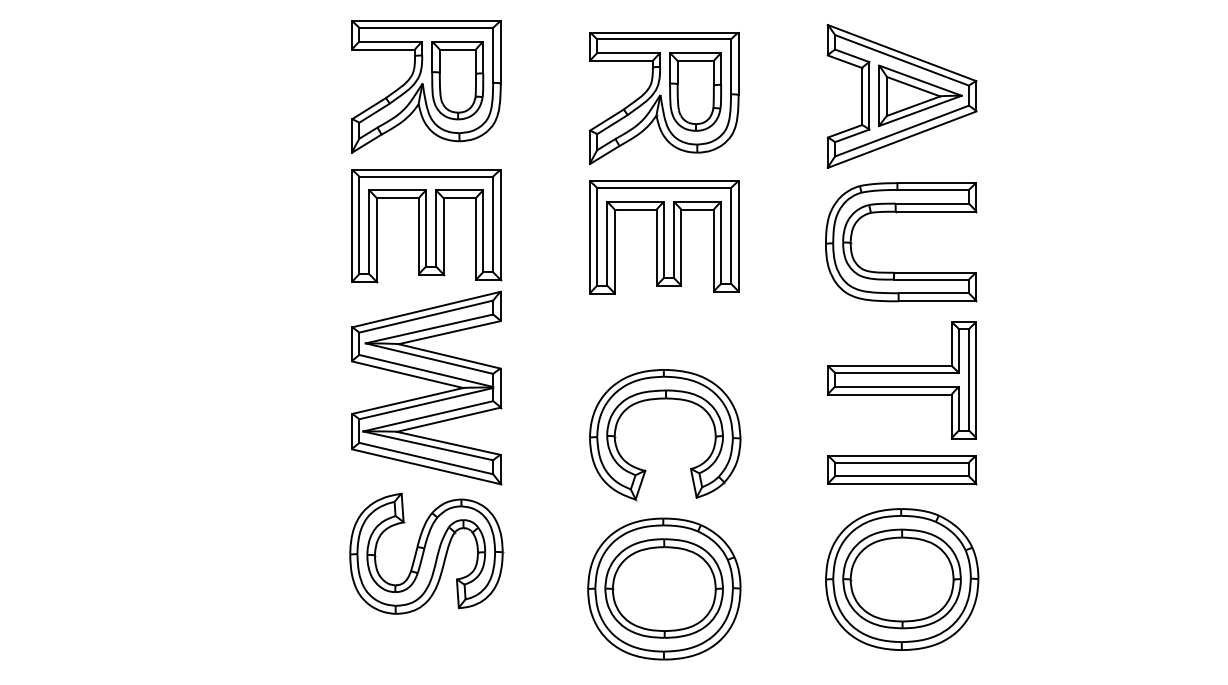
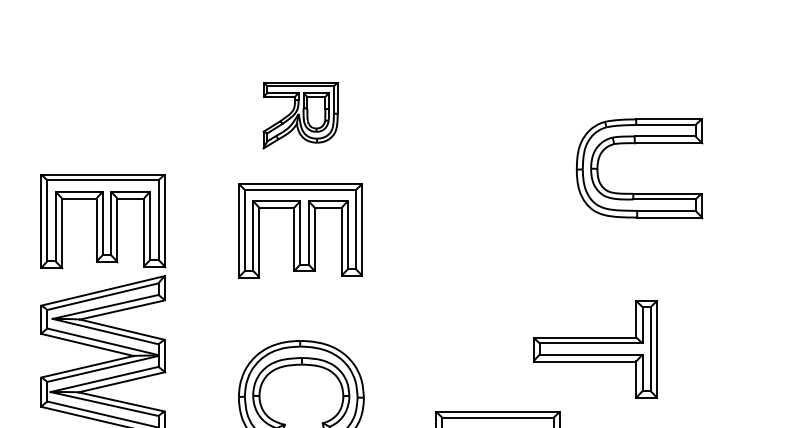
part: (426, 86) -> (103, 105), removed
part: (901, 96) -> (497, 113), removed
part: (664, 98) -> (300, 115), size x0.6
part: (896, 213) -> (635, 144), moved
part: (901, 380) -> (594, 349), moved

